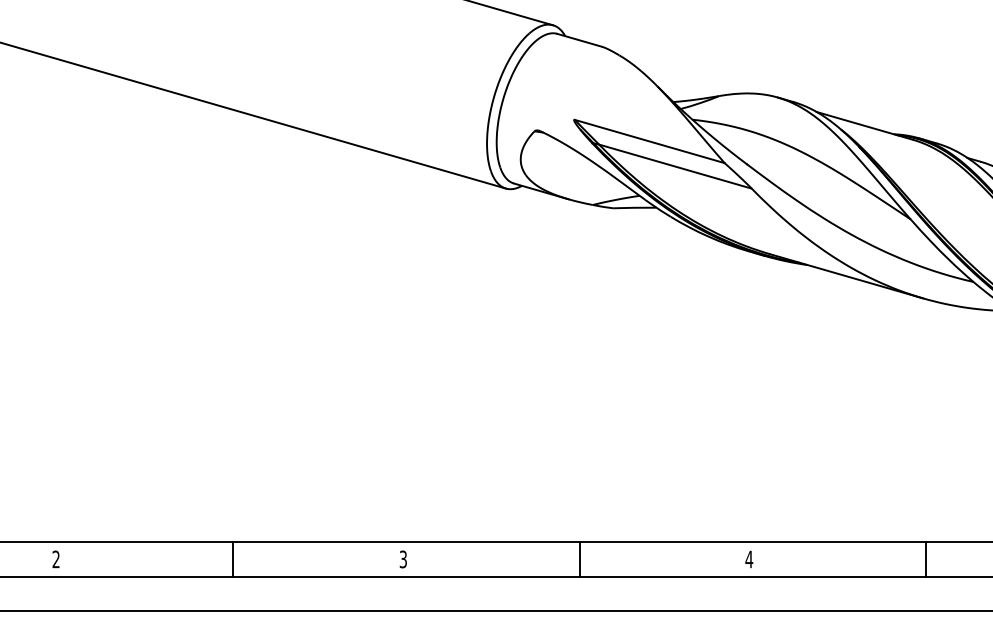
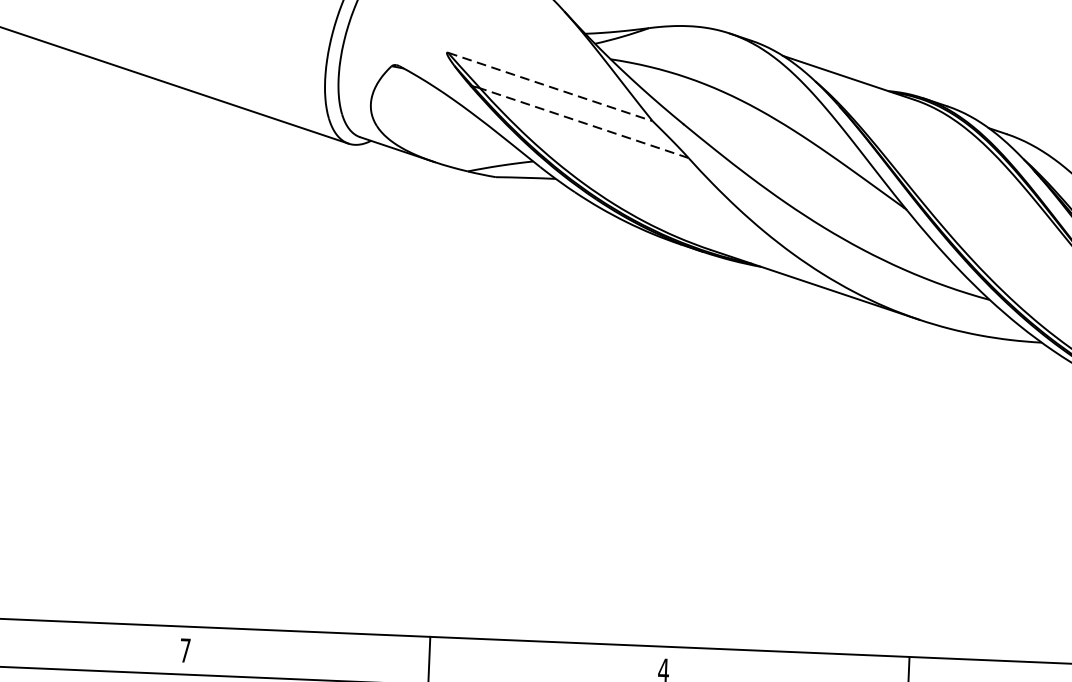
line: (649, 141) -> (549, 86), solid -> dashed
line: (674, 166) -> (583, 122), solid -> dashed
text: (402, 559) -> (184, 650), 3 -> 7

